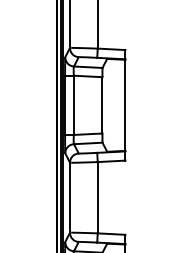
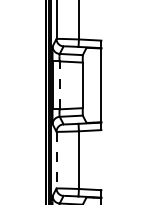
line: (73, 105) -> (59, 85), solid -> dashed
line: (70, 197) -> (56, 159), solid -> dashed

